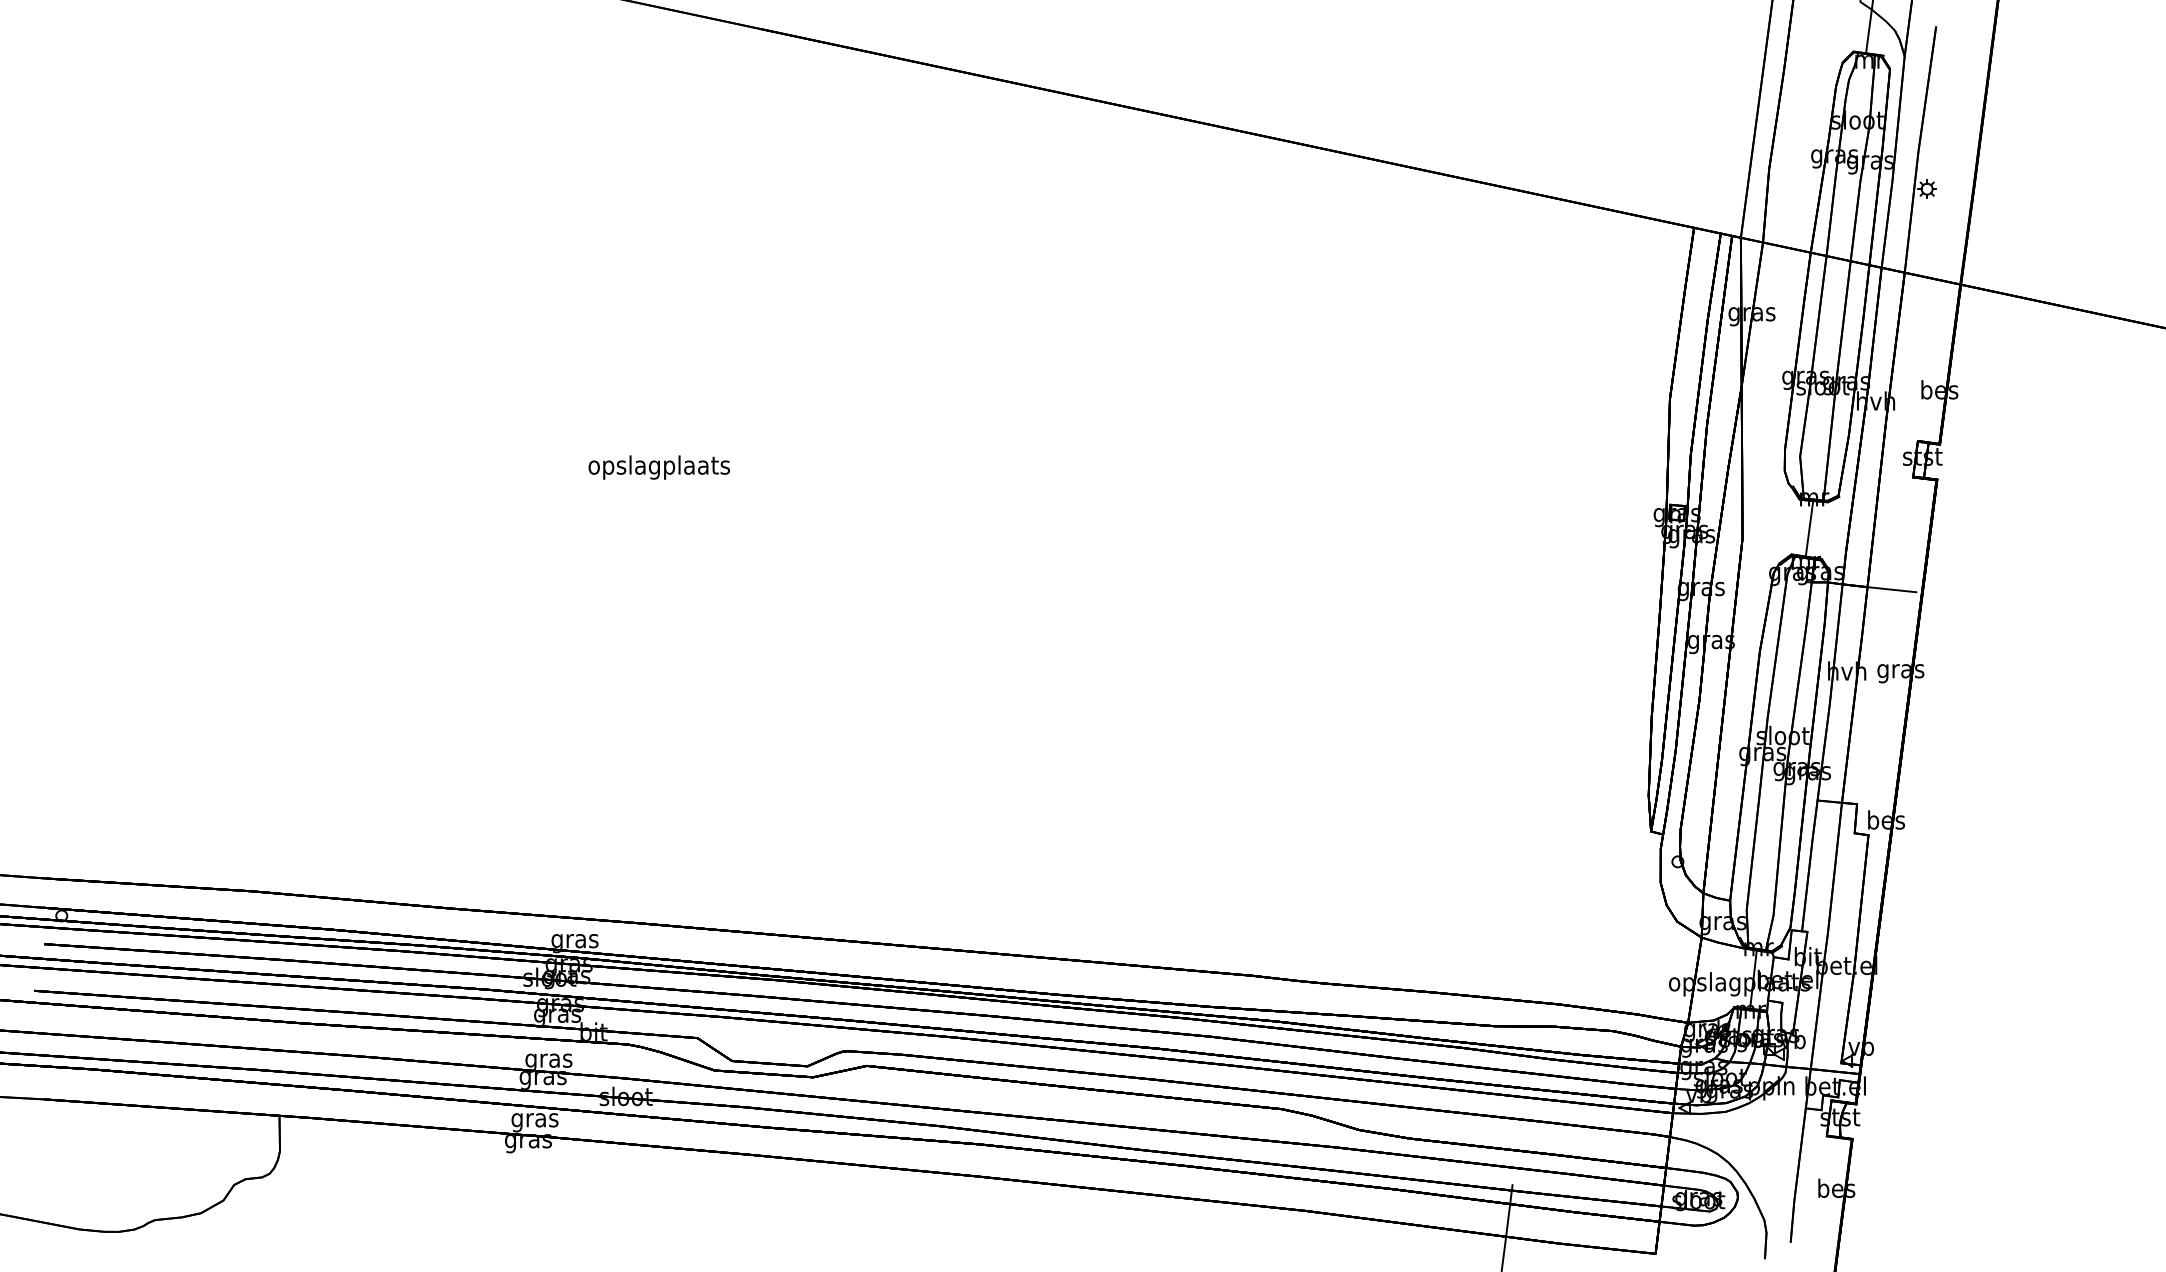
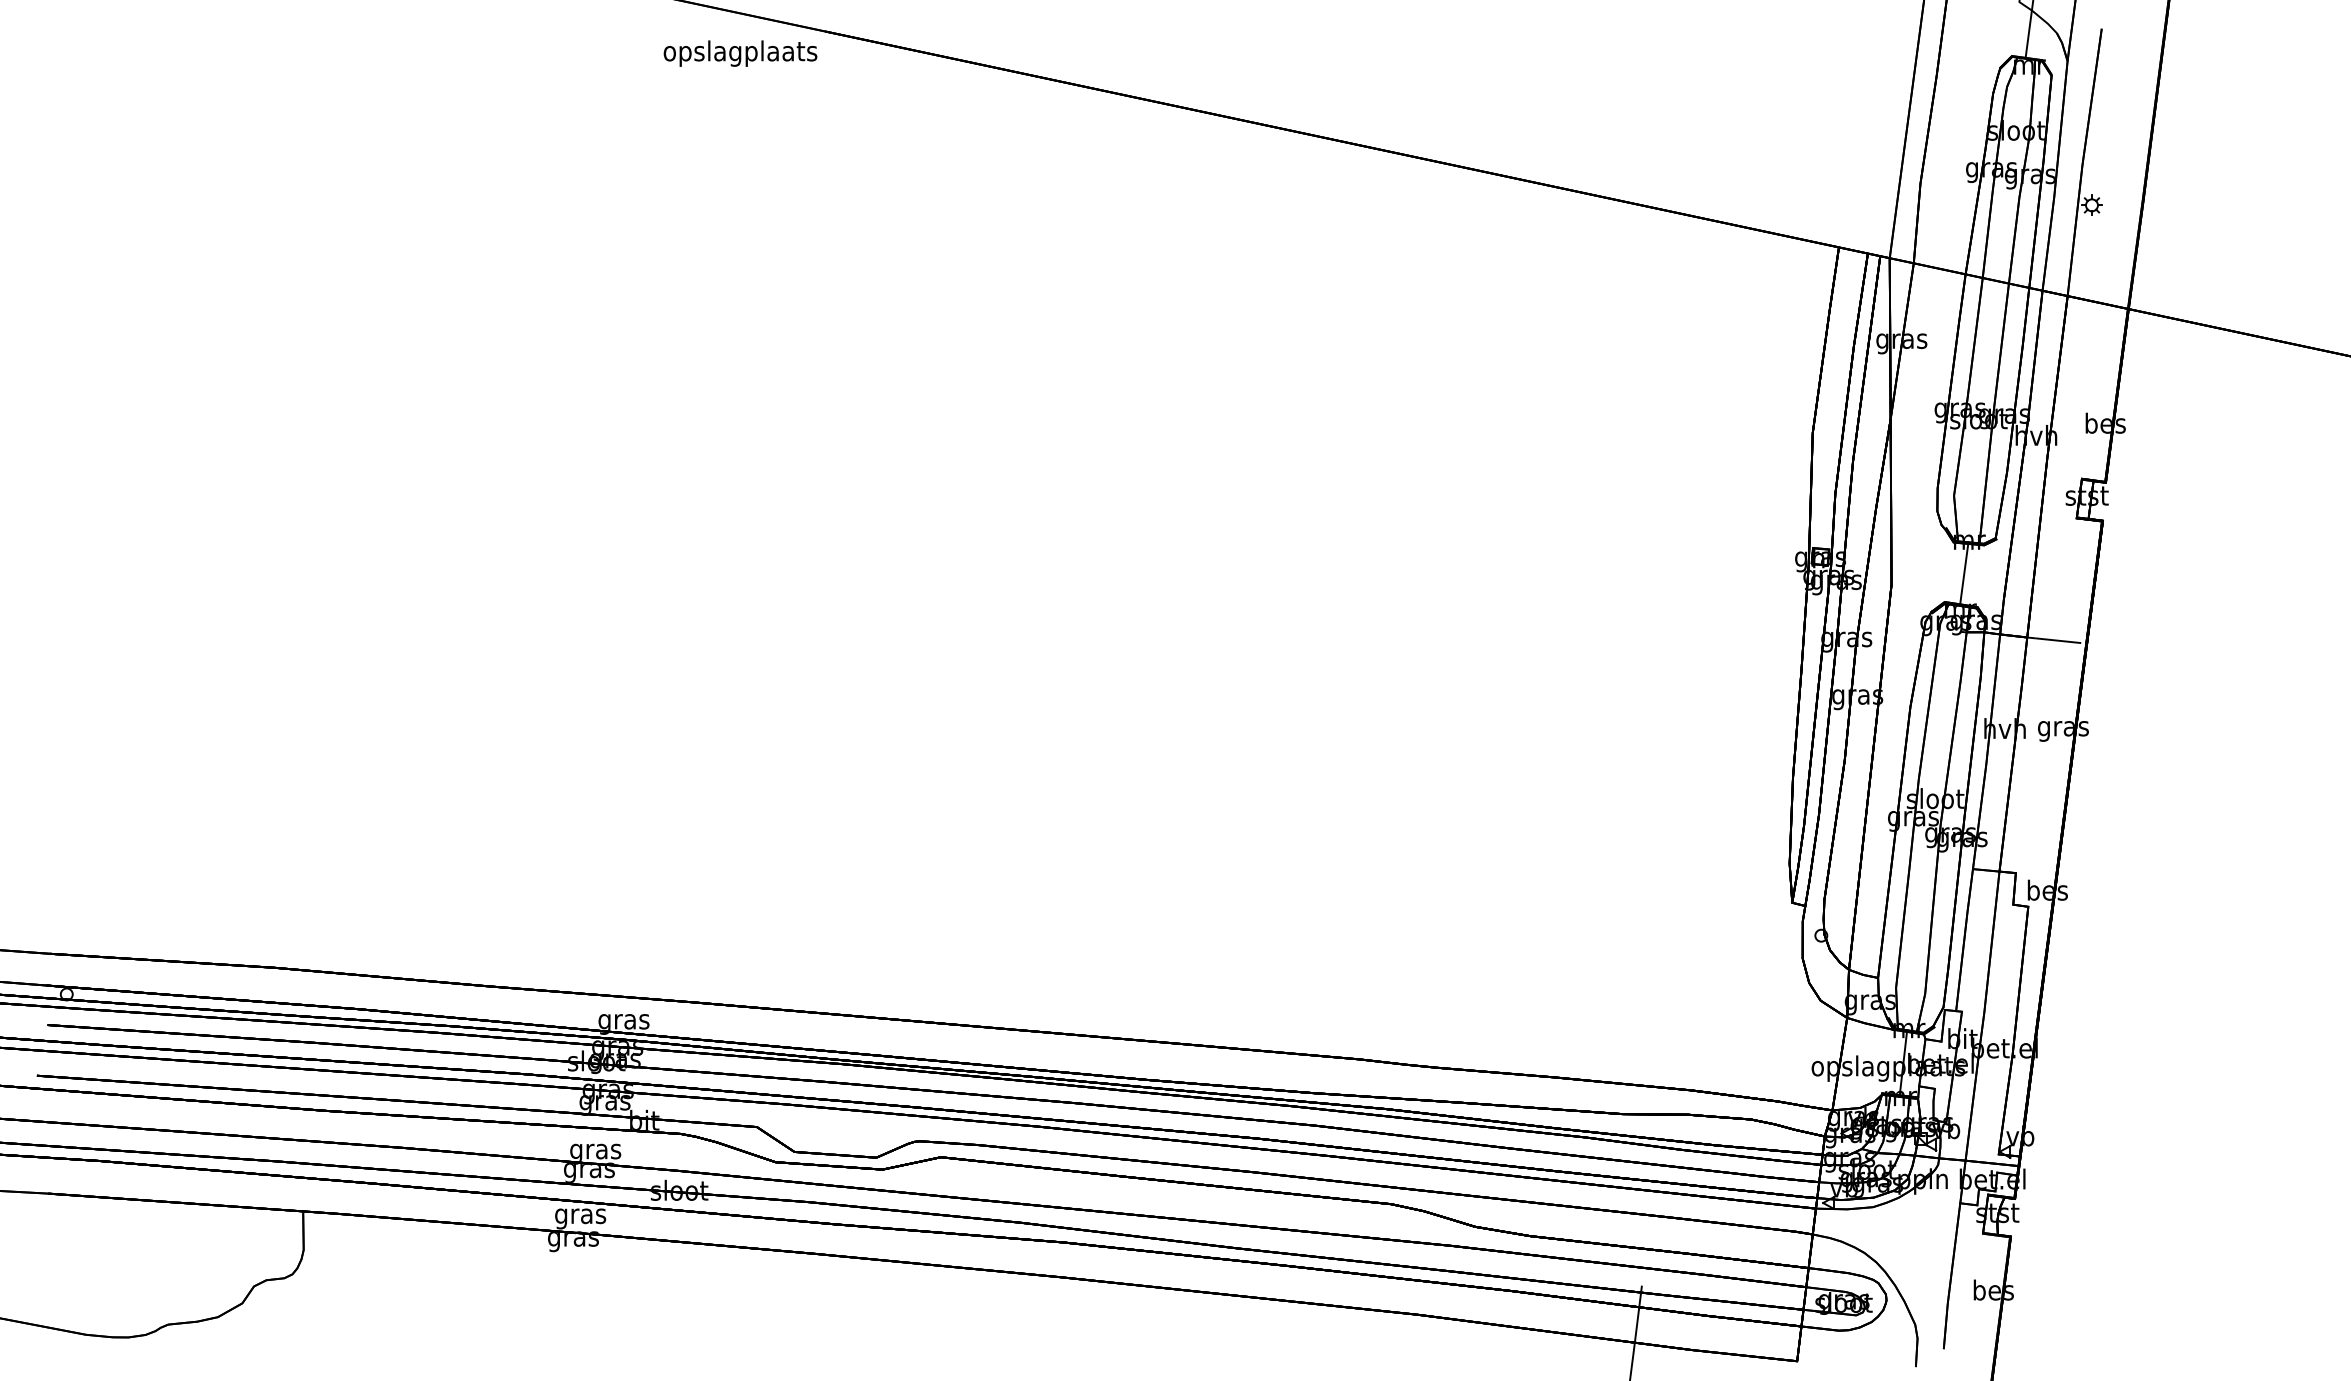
text: (659, 467) -> (740, 53), moved

